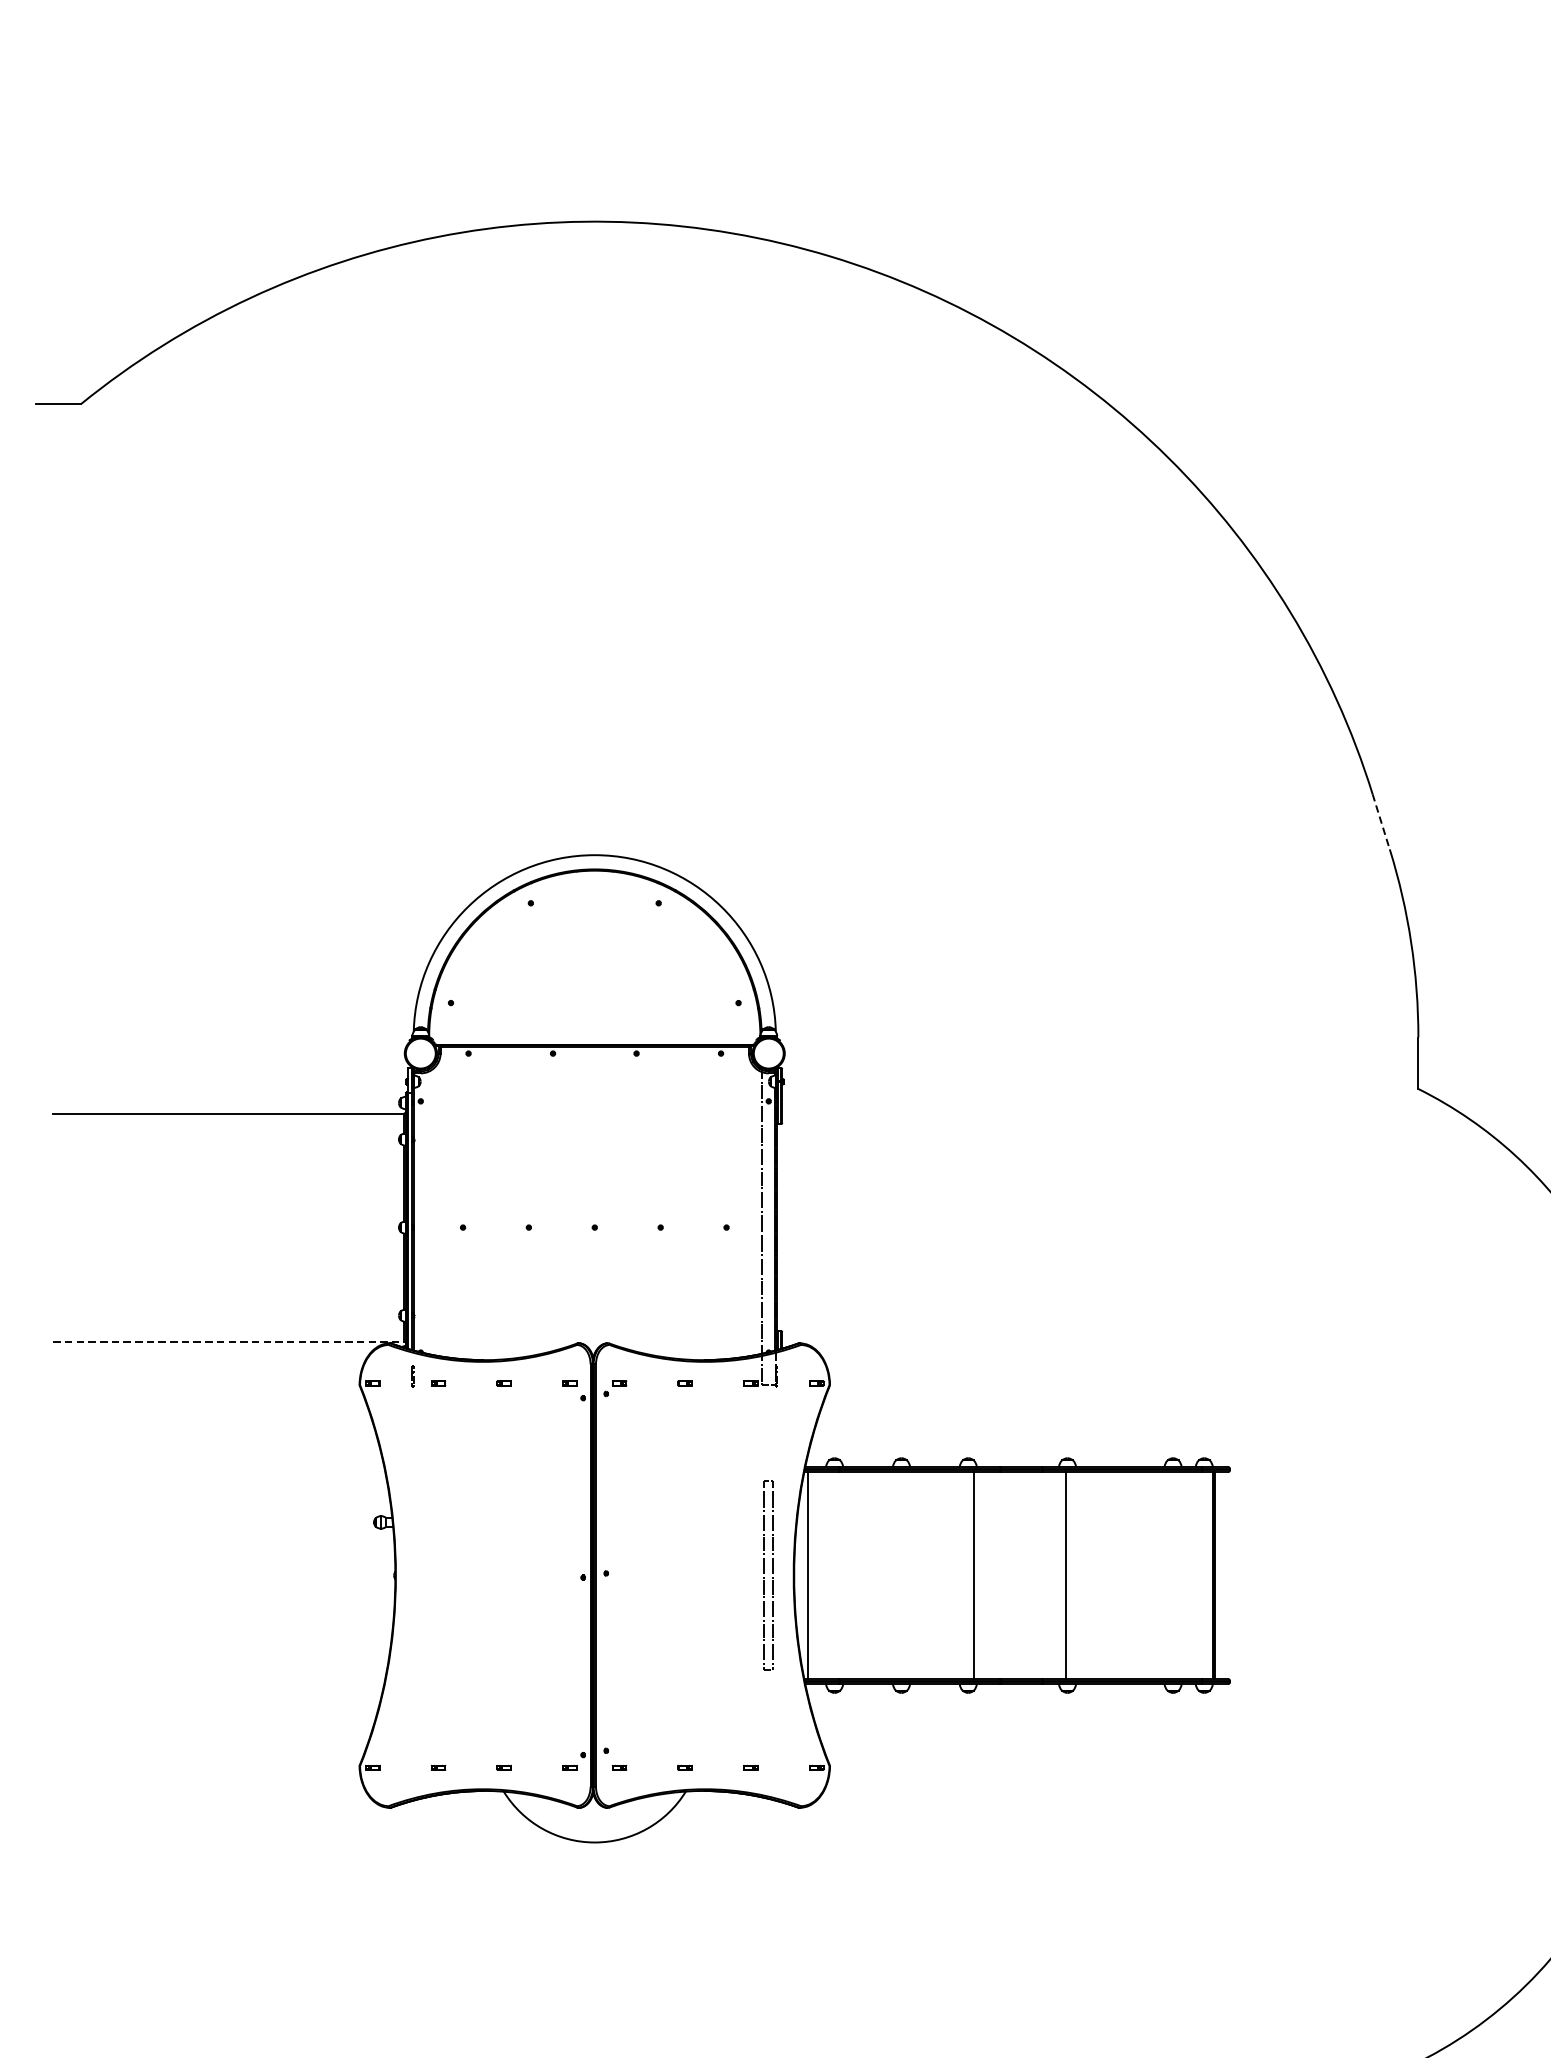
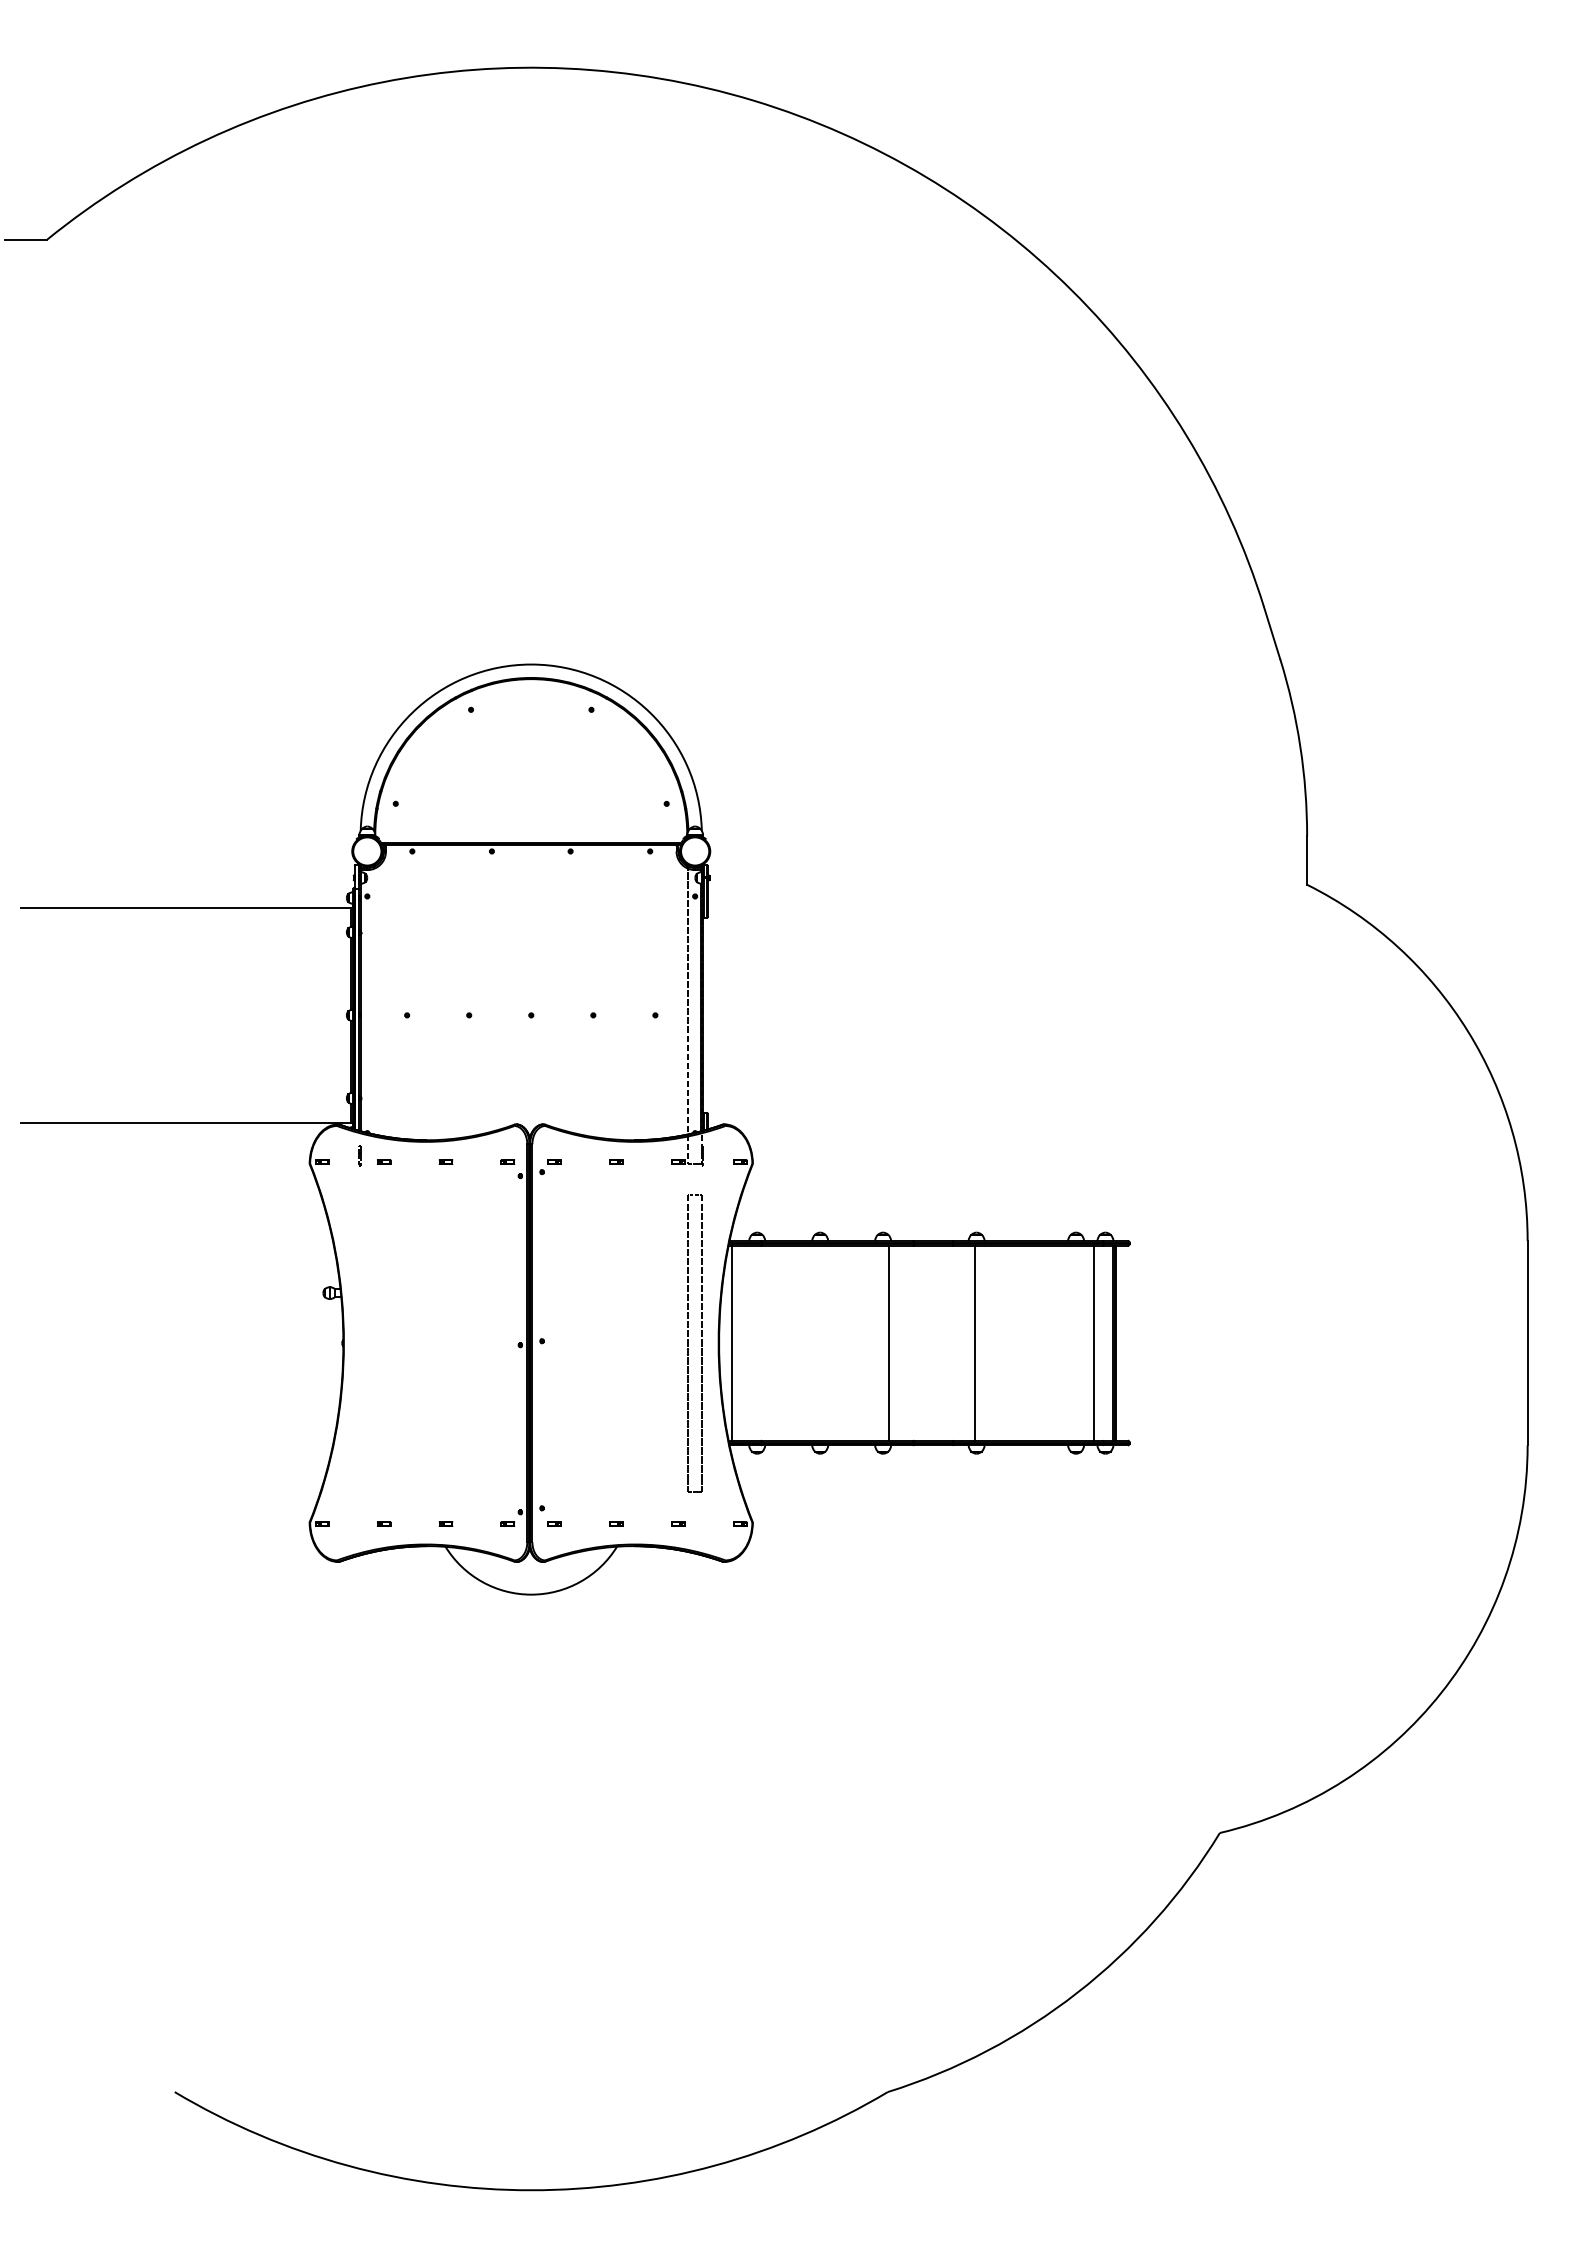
line: (1381, 822) -> (1272, 633), dashed -> solid
line: (228, 1341) -> (186, 1122), dashed -> solid
line: (1192, 1574) -> (1094, 1342), added
part: (768, 1575) -> (694, 1343), size x1.67

